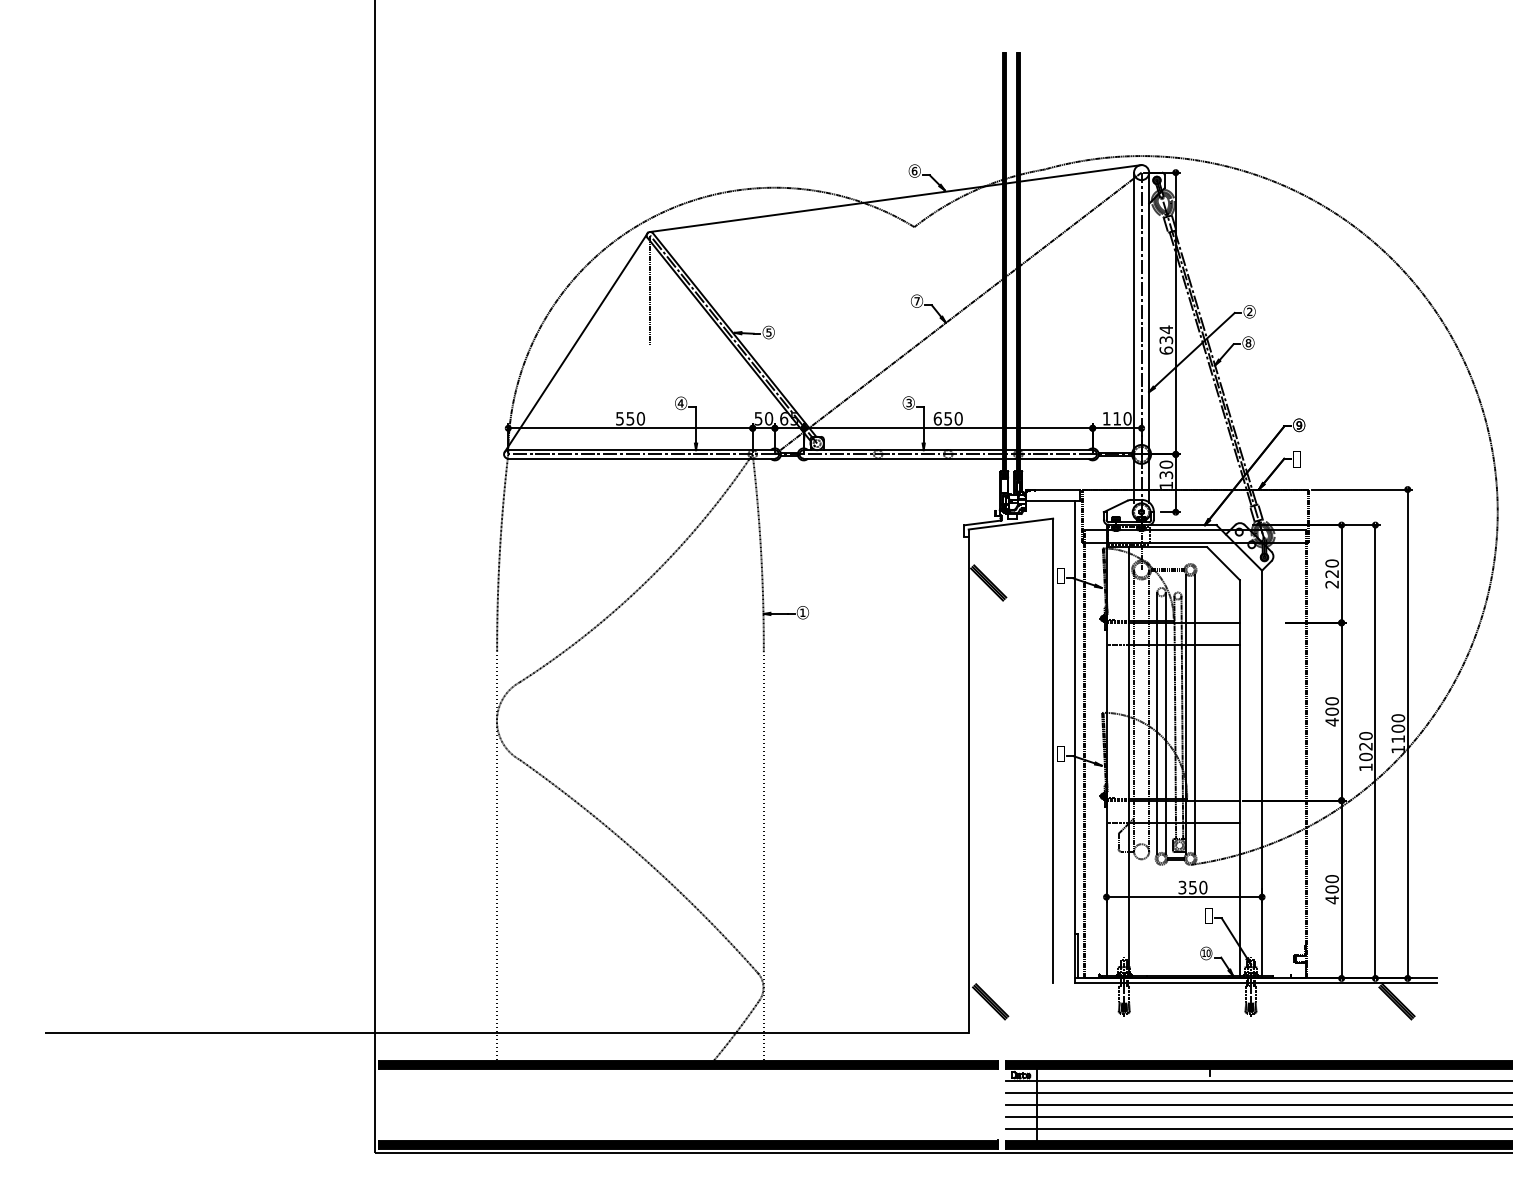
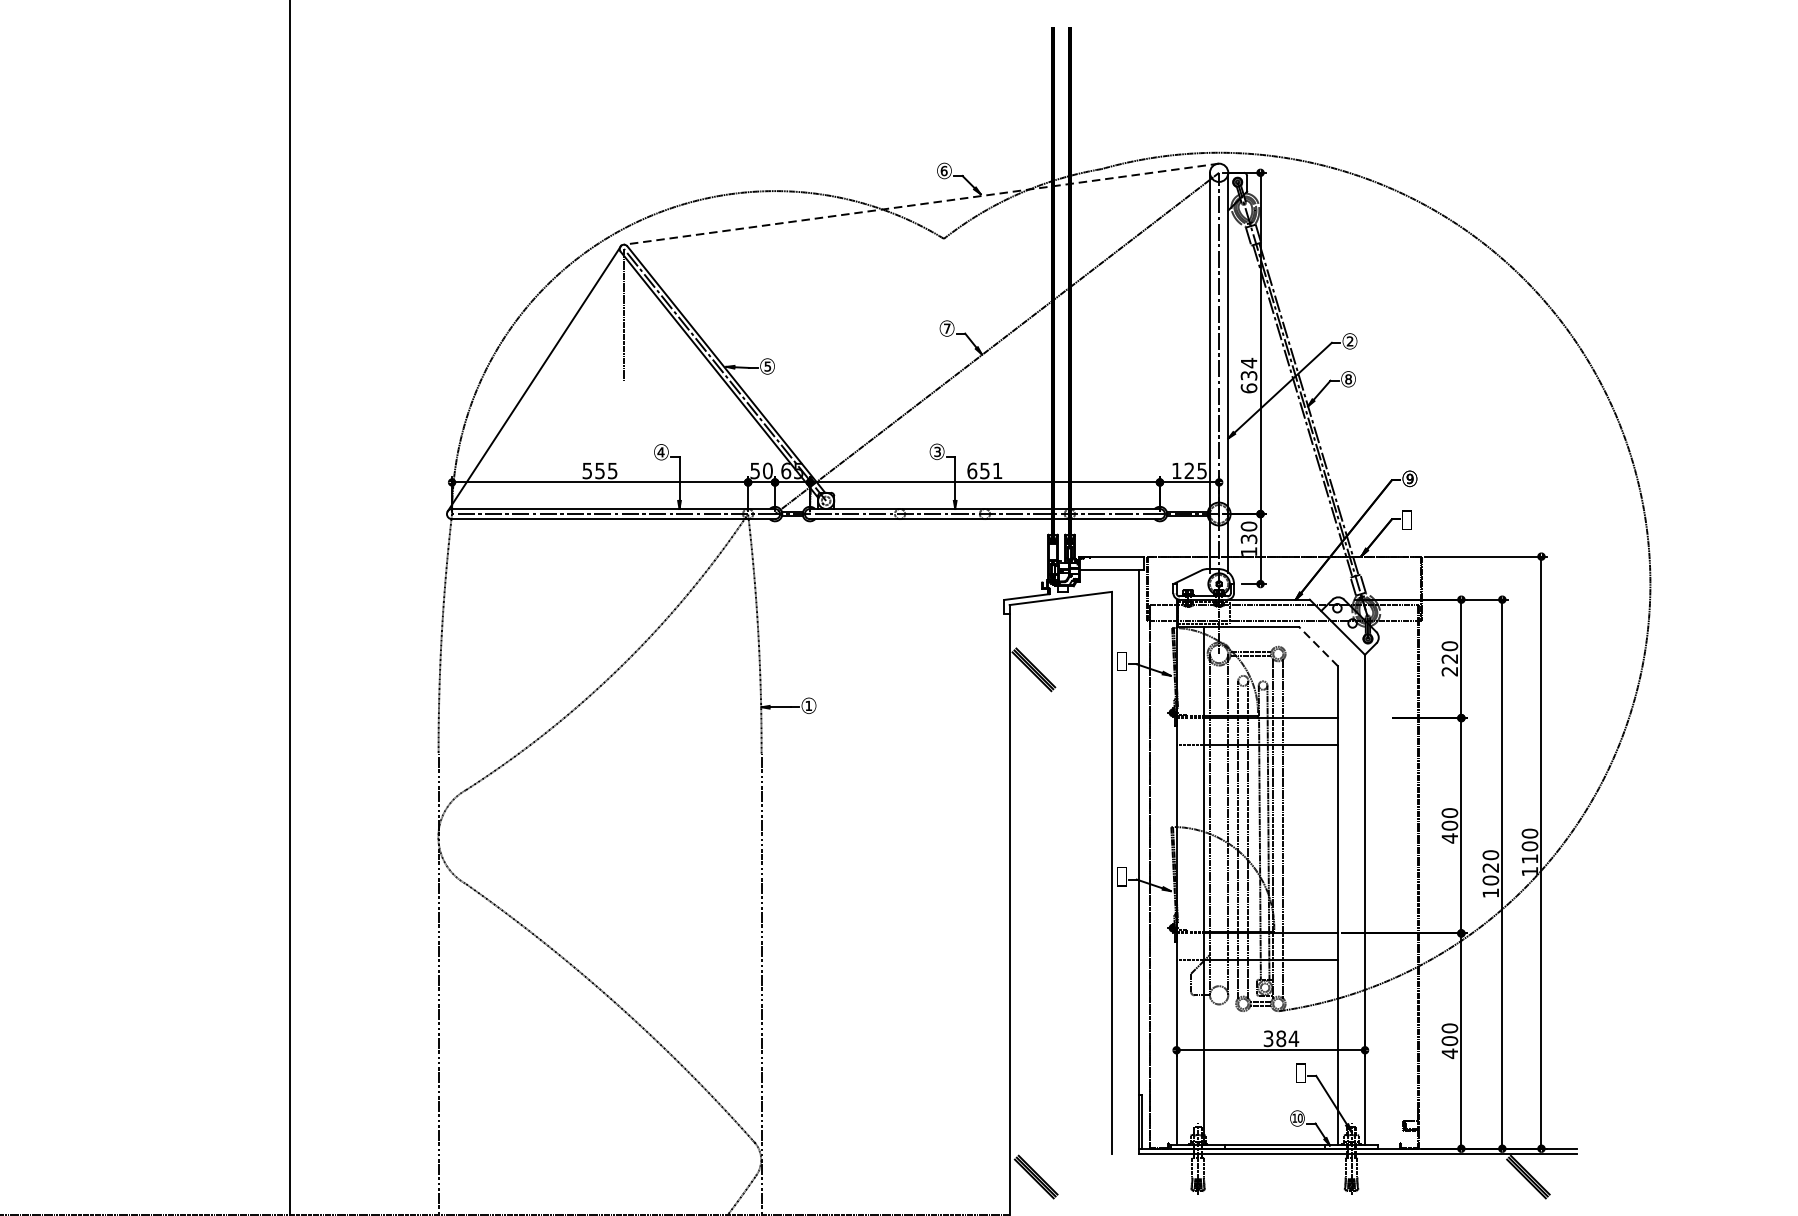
line: (895, 198) -> (921, 204), solid -> dashed
text: (640, 418) -> (612, 470), 550 -> 555
text: (958, 418) -> (997, 470), 650 -> 651
text: (1122, 418) -> (1195, 470), 110 -> 125
line: (1223, 563) -> (1318, 646), solid -> dashed
text: (1197, 887) -> (1286, 1038), 350 -> 384

